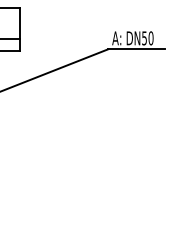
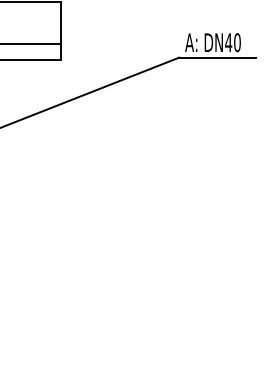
text: (144, 38) -> (228, 42), DN50 -> DN40

